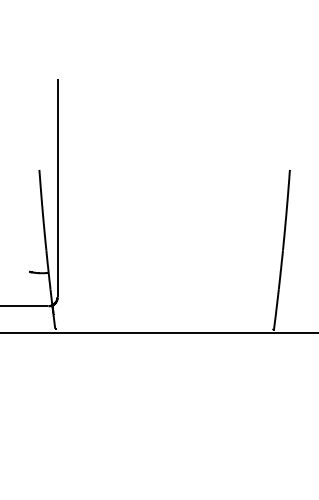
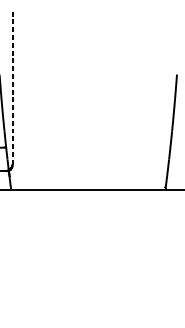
line: (57, 187) -> (12, 87), solid -> dashed

